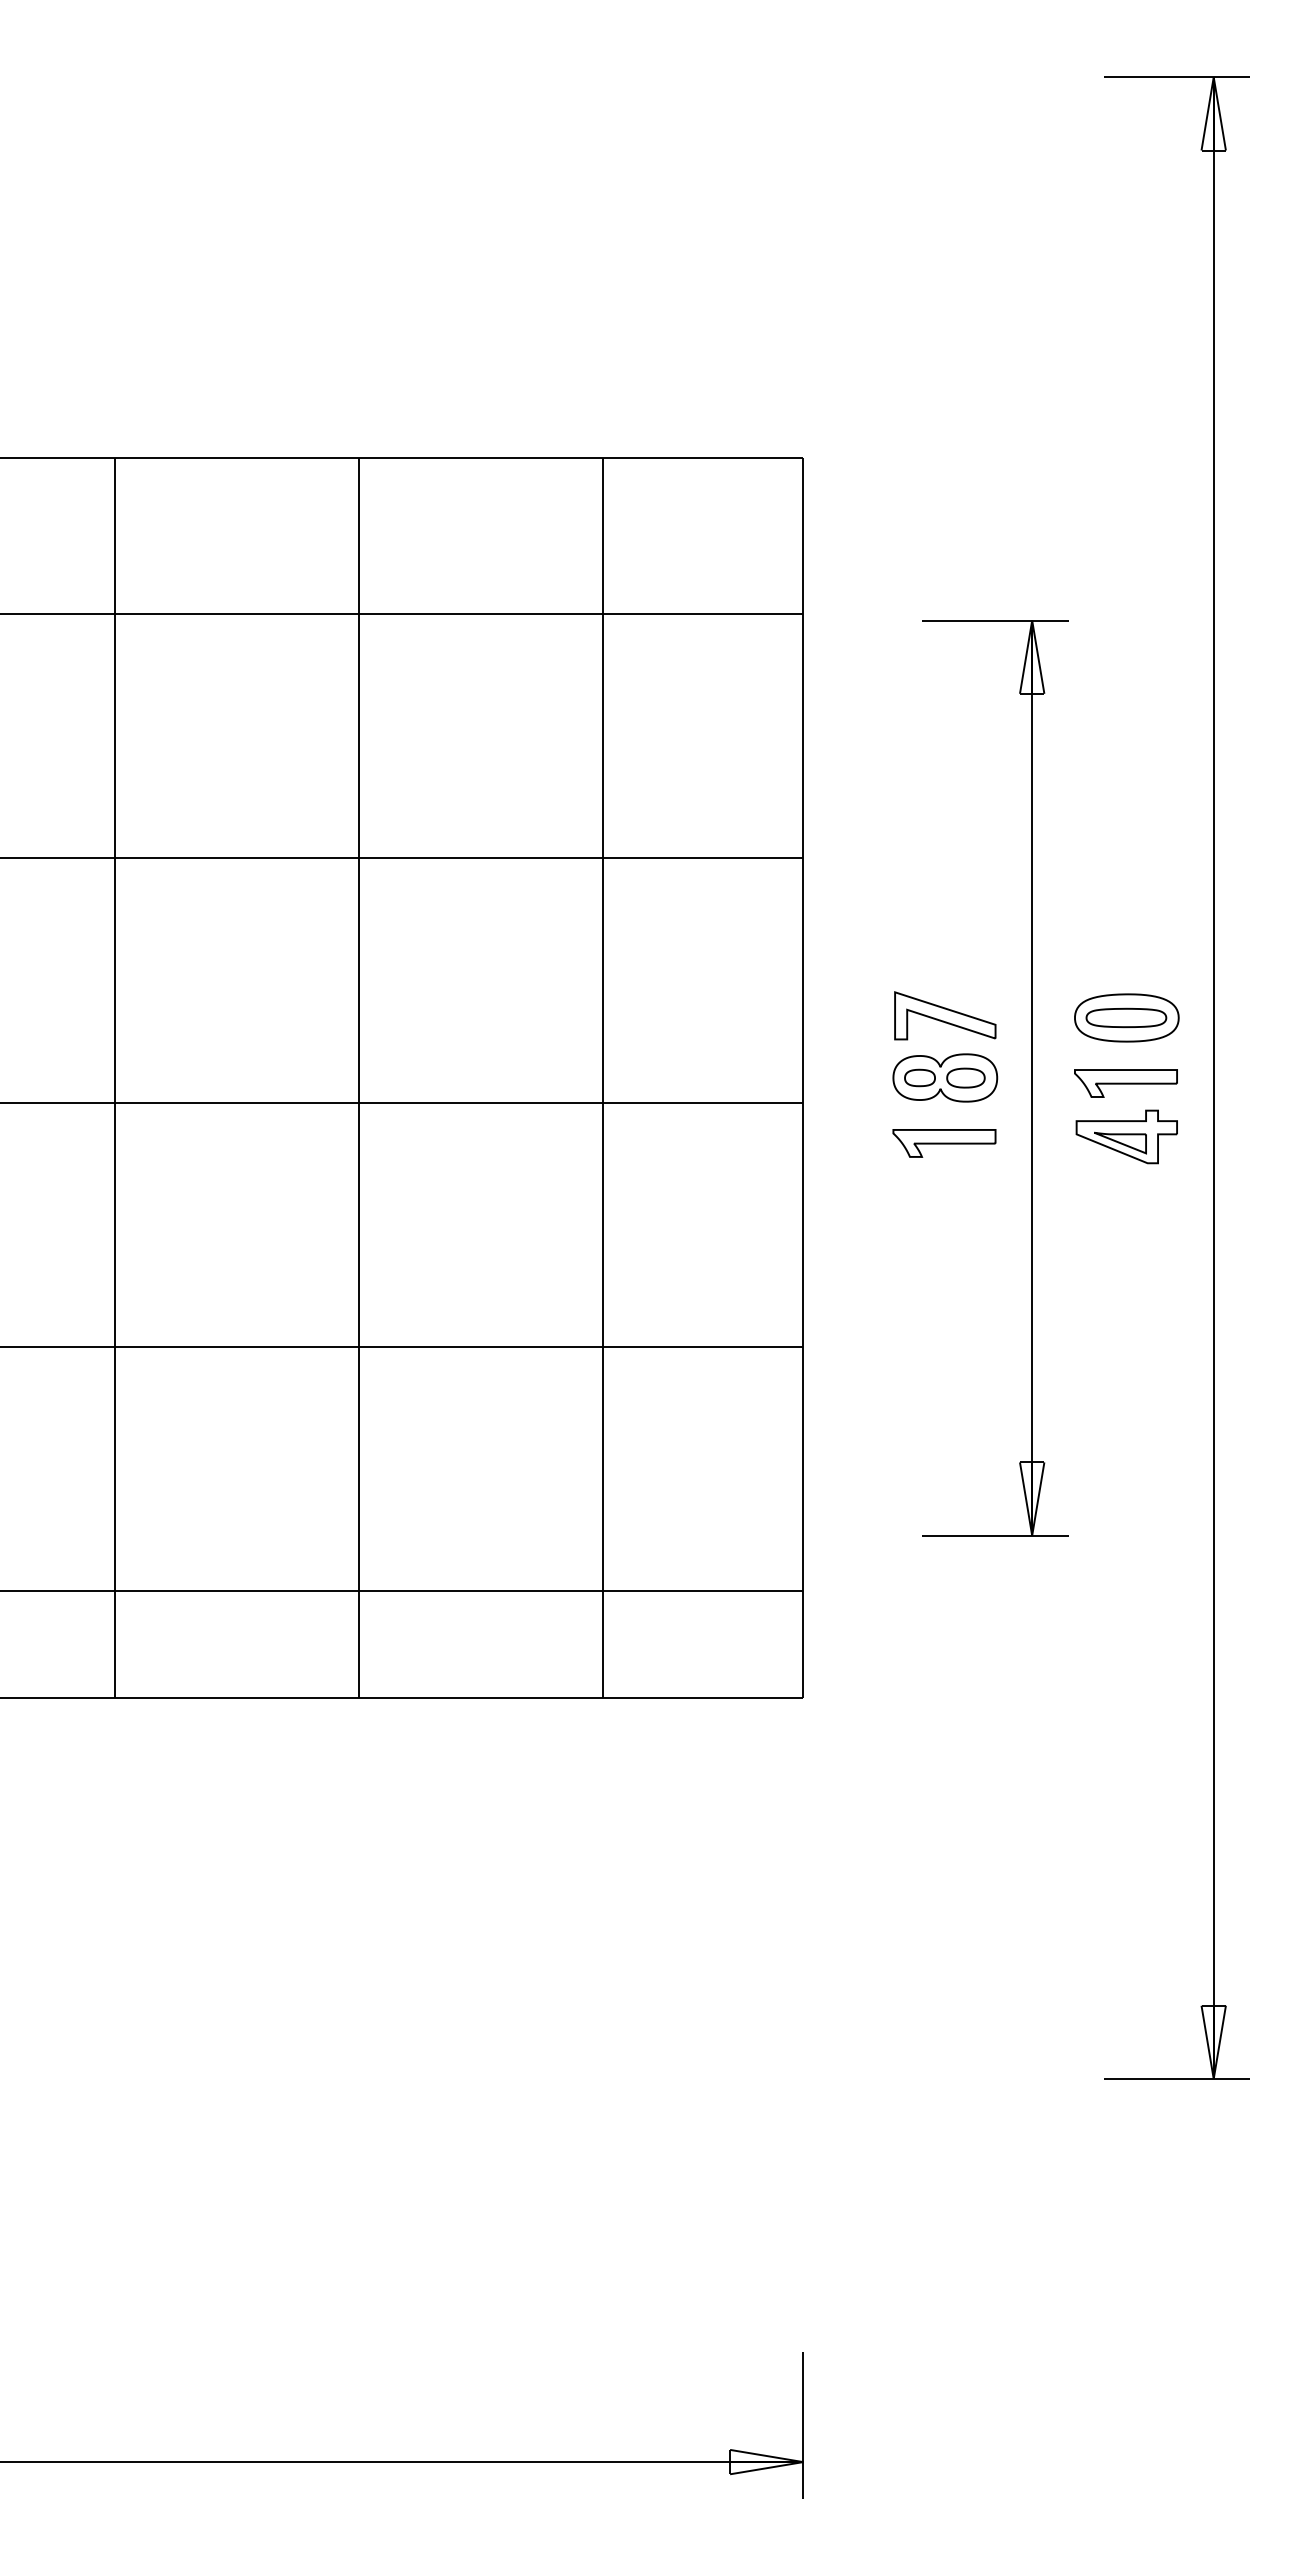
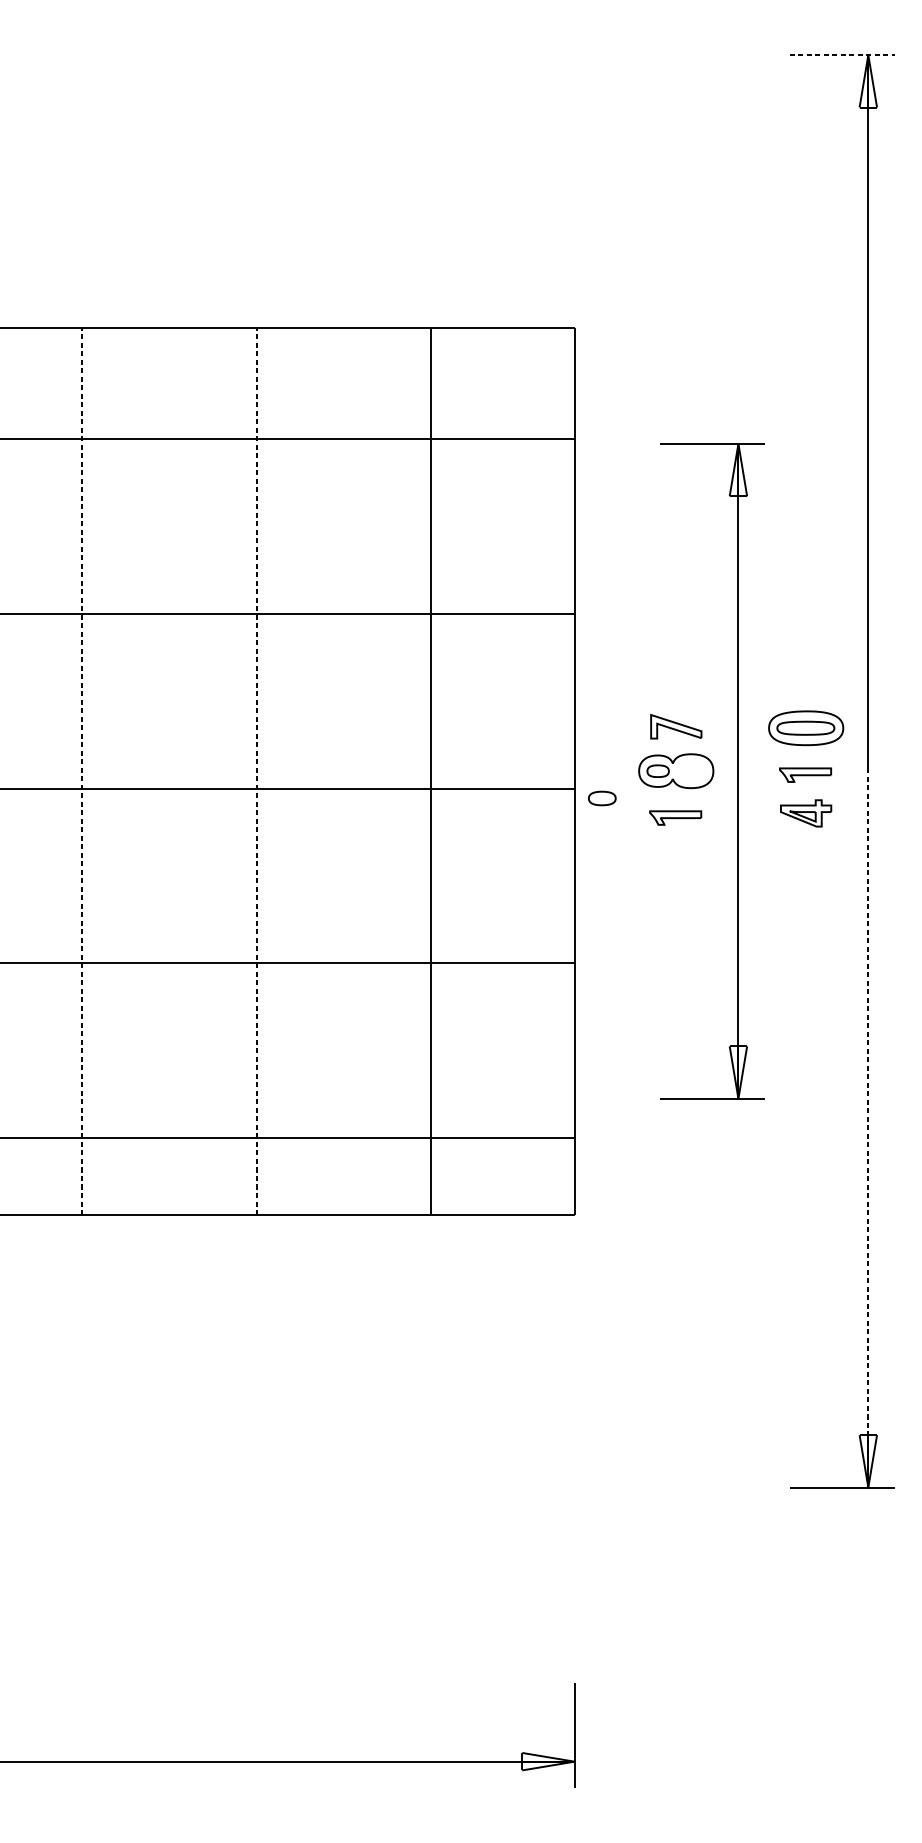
line: (1177, 77) -> (842, 55), solid -> dashed
part: (945, 1015) -> (676, 726), size x0.7
line: (114, 1077) -> (81, 770), solid -> dashed
line: (359, 1077) -> (257, 770), solid -> dashed
part: (965, 1077) -> (601, 798), moved
part: (1125, 1083) -> (805, 775), size x0.7
part: (1126, 1136) -> (805, 813), size x0.7
part: (944, 1143) -> (675, 818), size x0.7
line: (1213, 1578) -> (868, 1129), solid -> dashed

